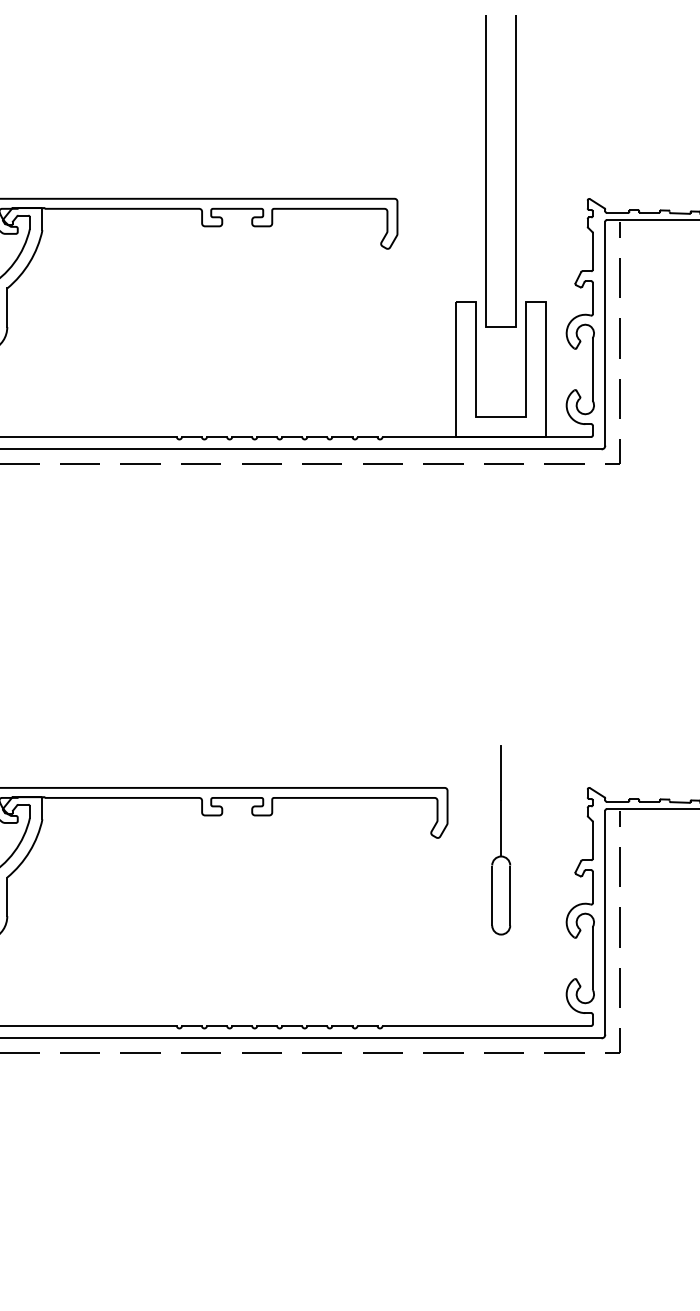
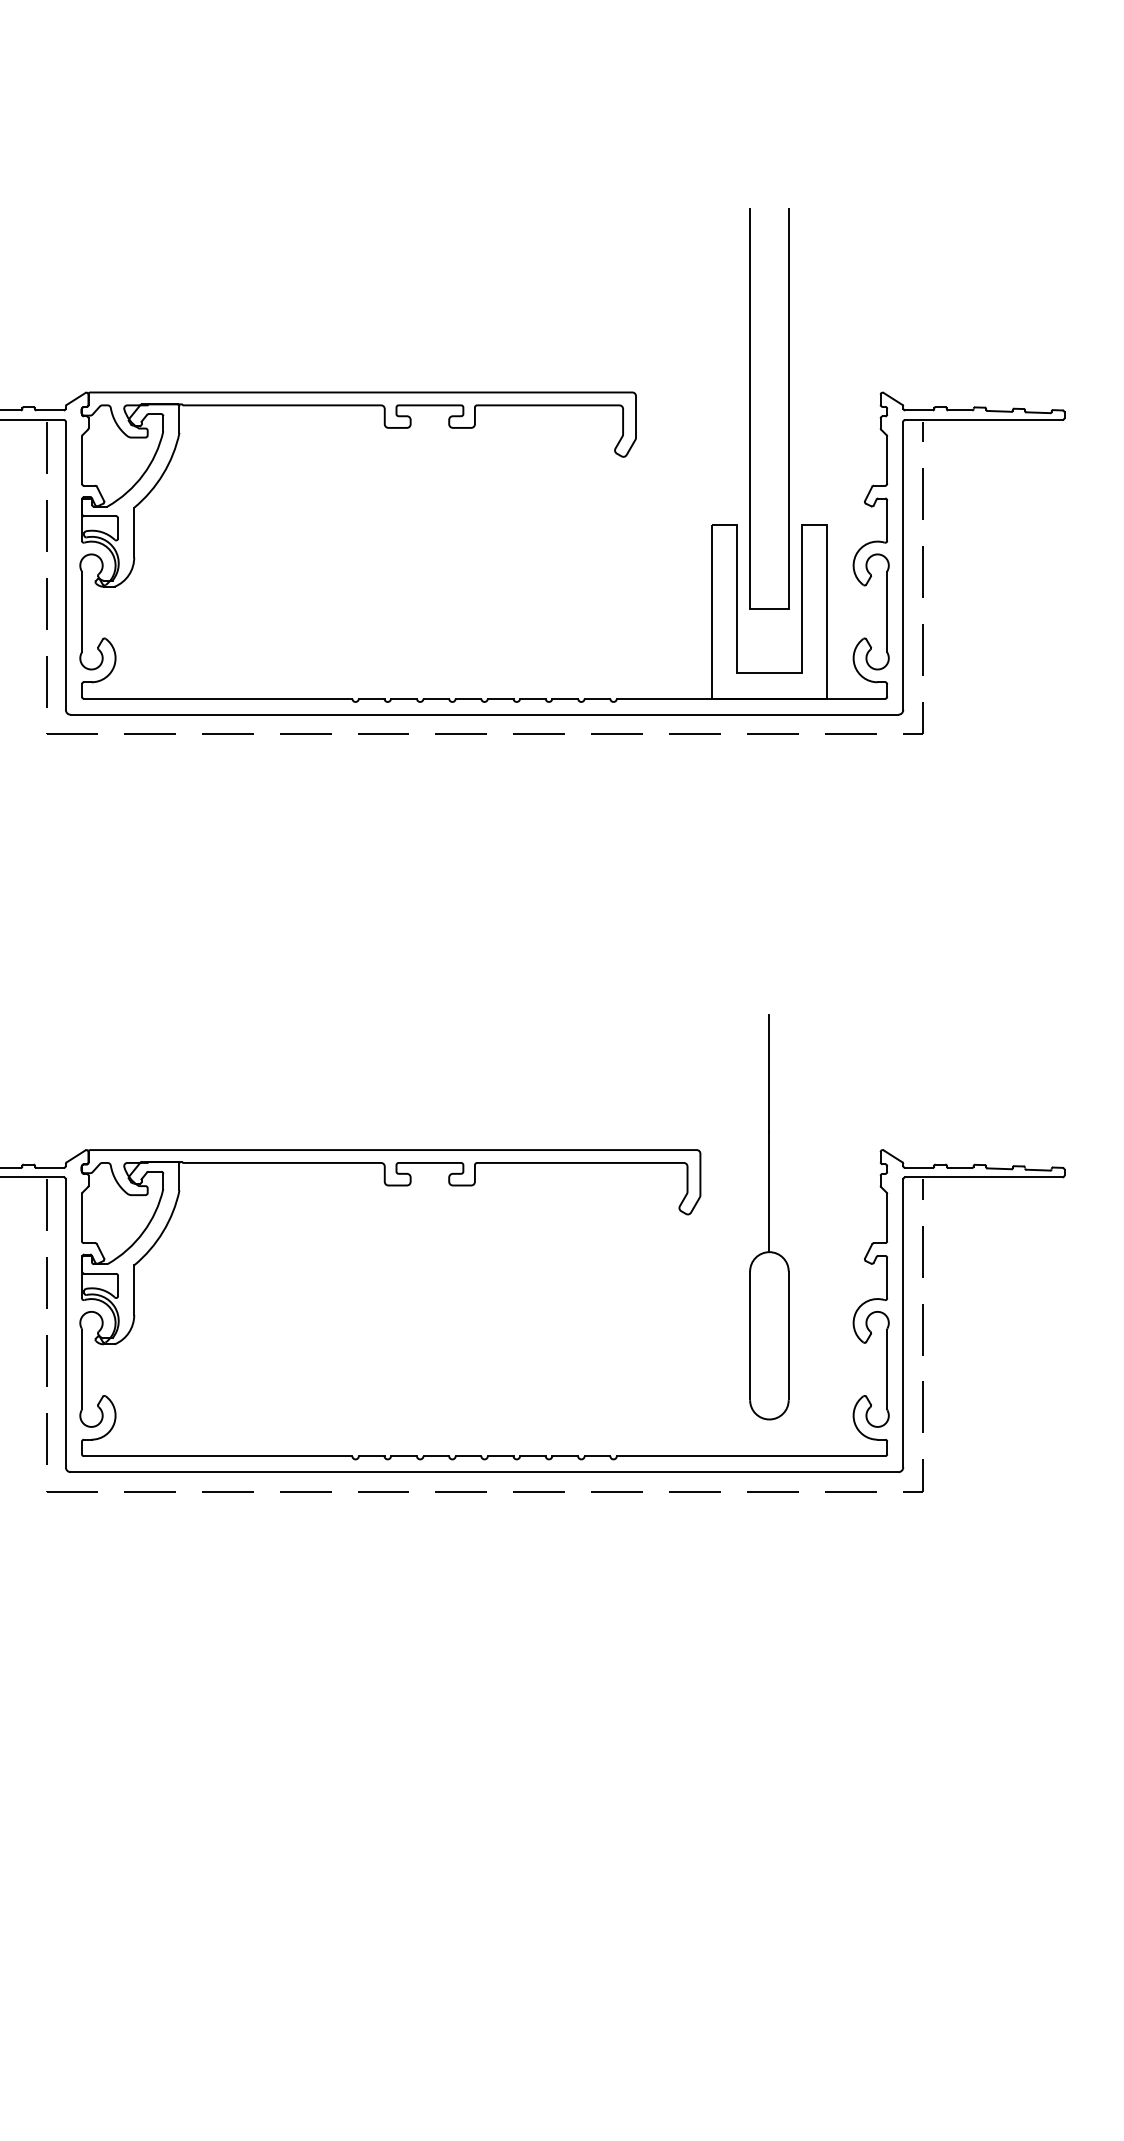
line: (486, 170) -> (750, 408), moved
part: (501, 840) -> (769, 1217), size x1.67

